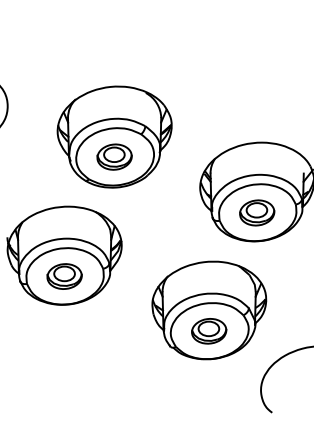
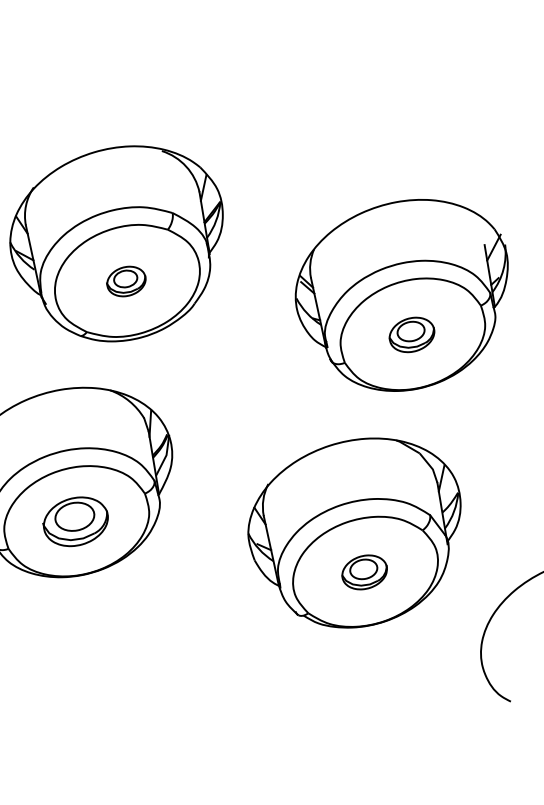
part: (114, 156) -> (126, 280), size x0.6
part: (257, 212) -> (412, 333), size x0.7
part: (209, 331) -> (365, 572), size x0.7

